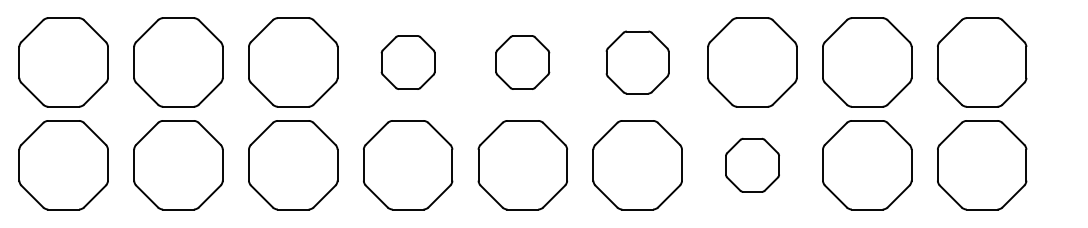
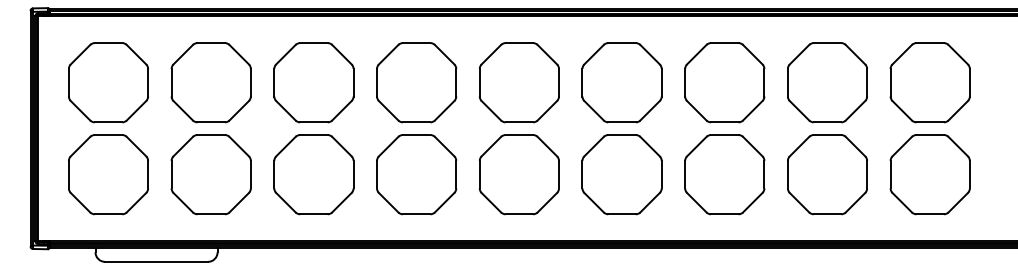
part: (407, 62) -> (416, 82), size x1.67
part: (521, 62) -> (518, 82), size x1.67
part: (637, 62) -> (621, 82), size x1.43
part: (752, 165) -> (724, 174), size x1.67

